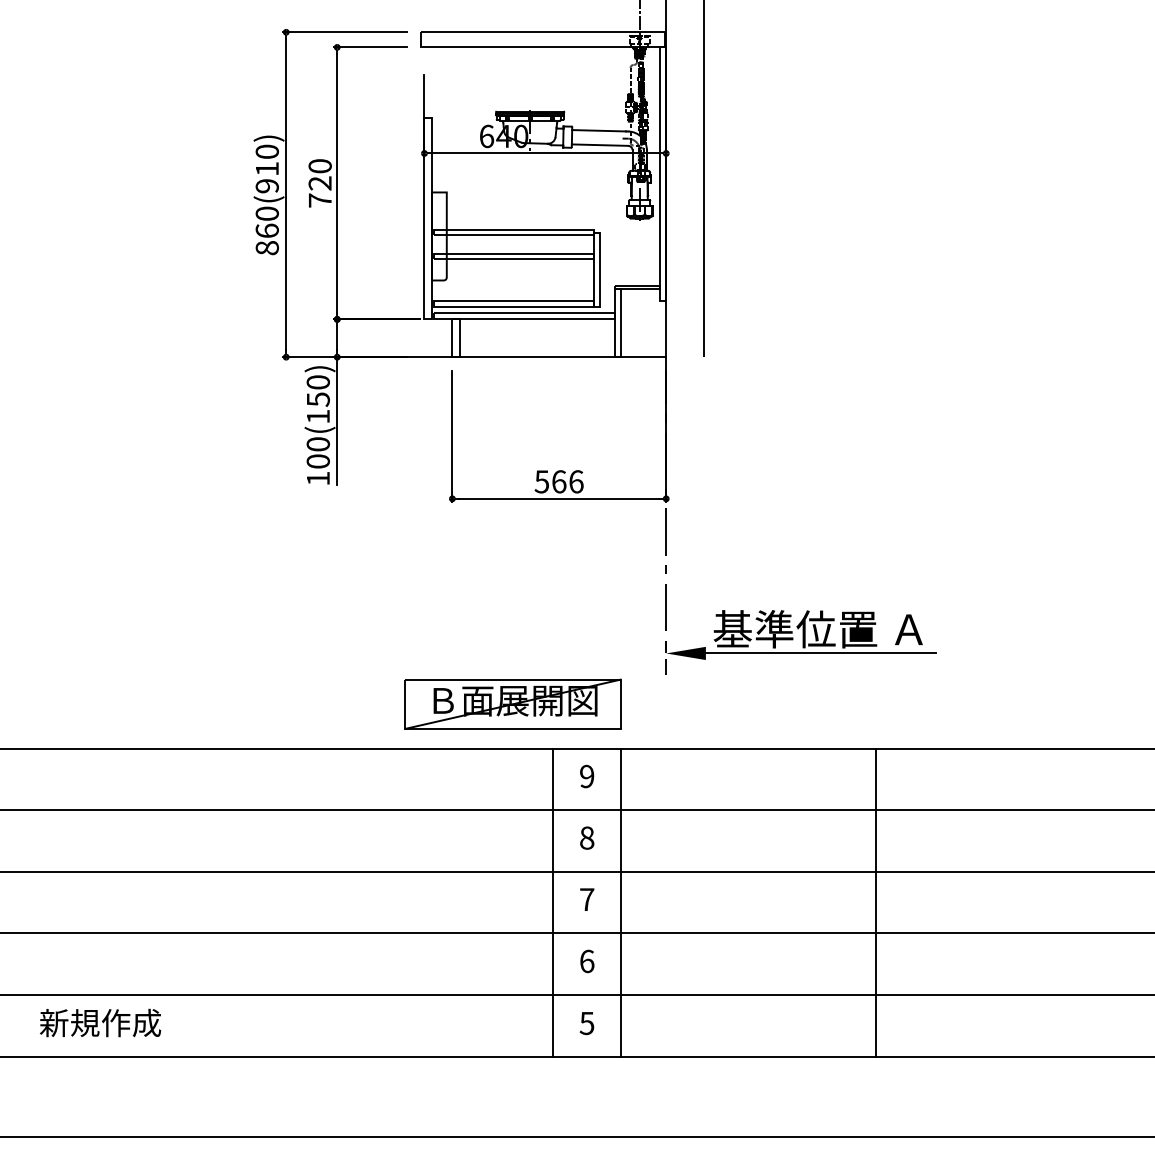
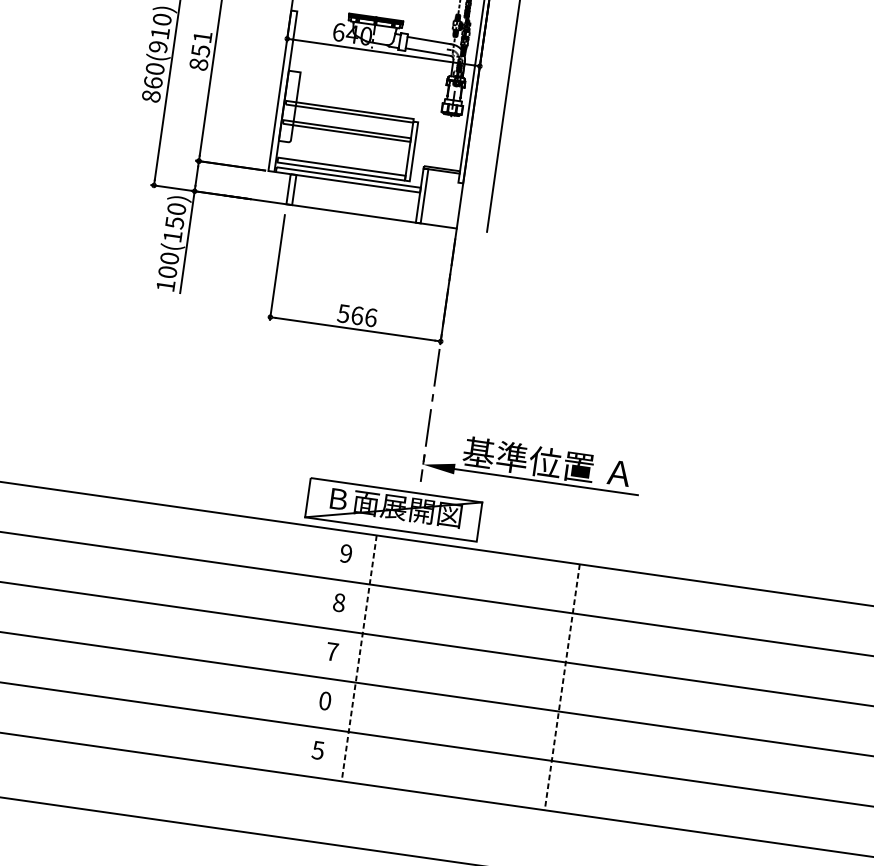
text: (319, 183) -> (200, 50), 720 -> 851
part: (512, 703) -> (393, 509), moved
line: (553, 902) -> (305, 650), removed
line: (621, 903) -> (359, 658), solid -> dashed
line: (876, 903) -> (562, 687), solid -> dashed
text: (587, 961) -> (325, 701), 6 -> 0

